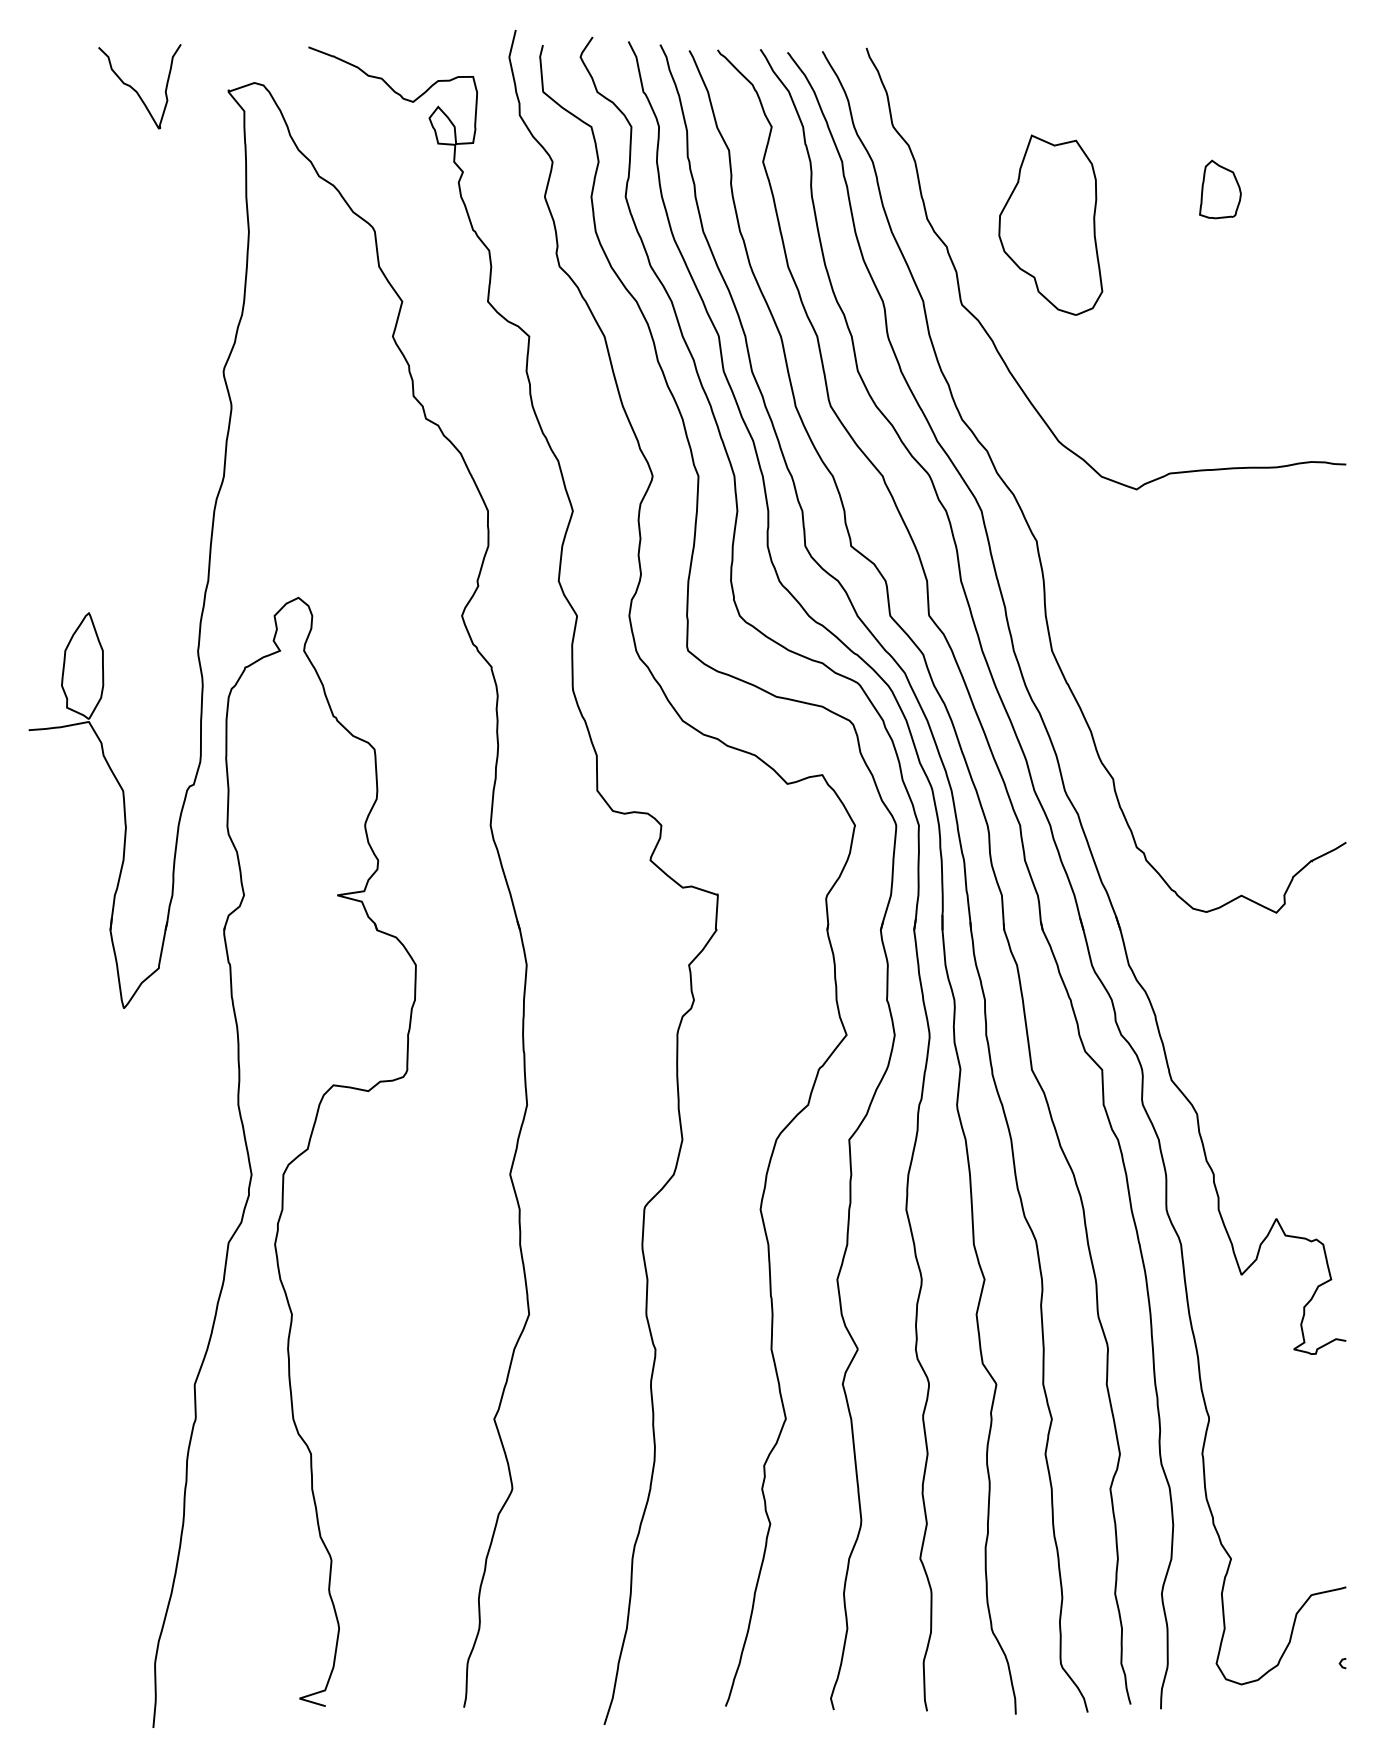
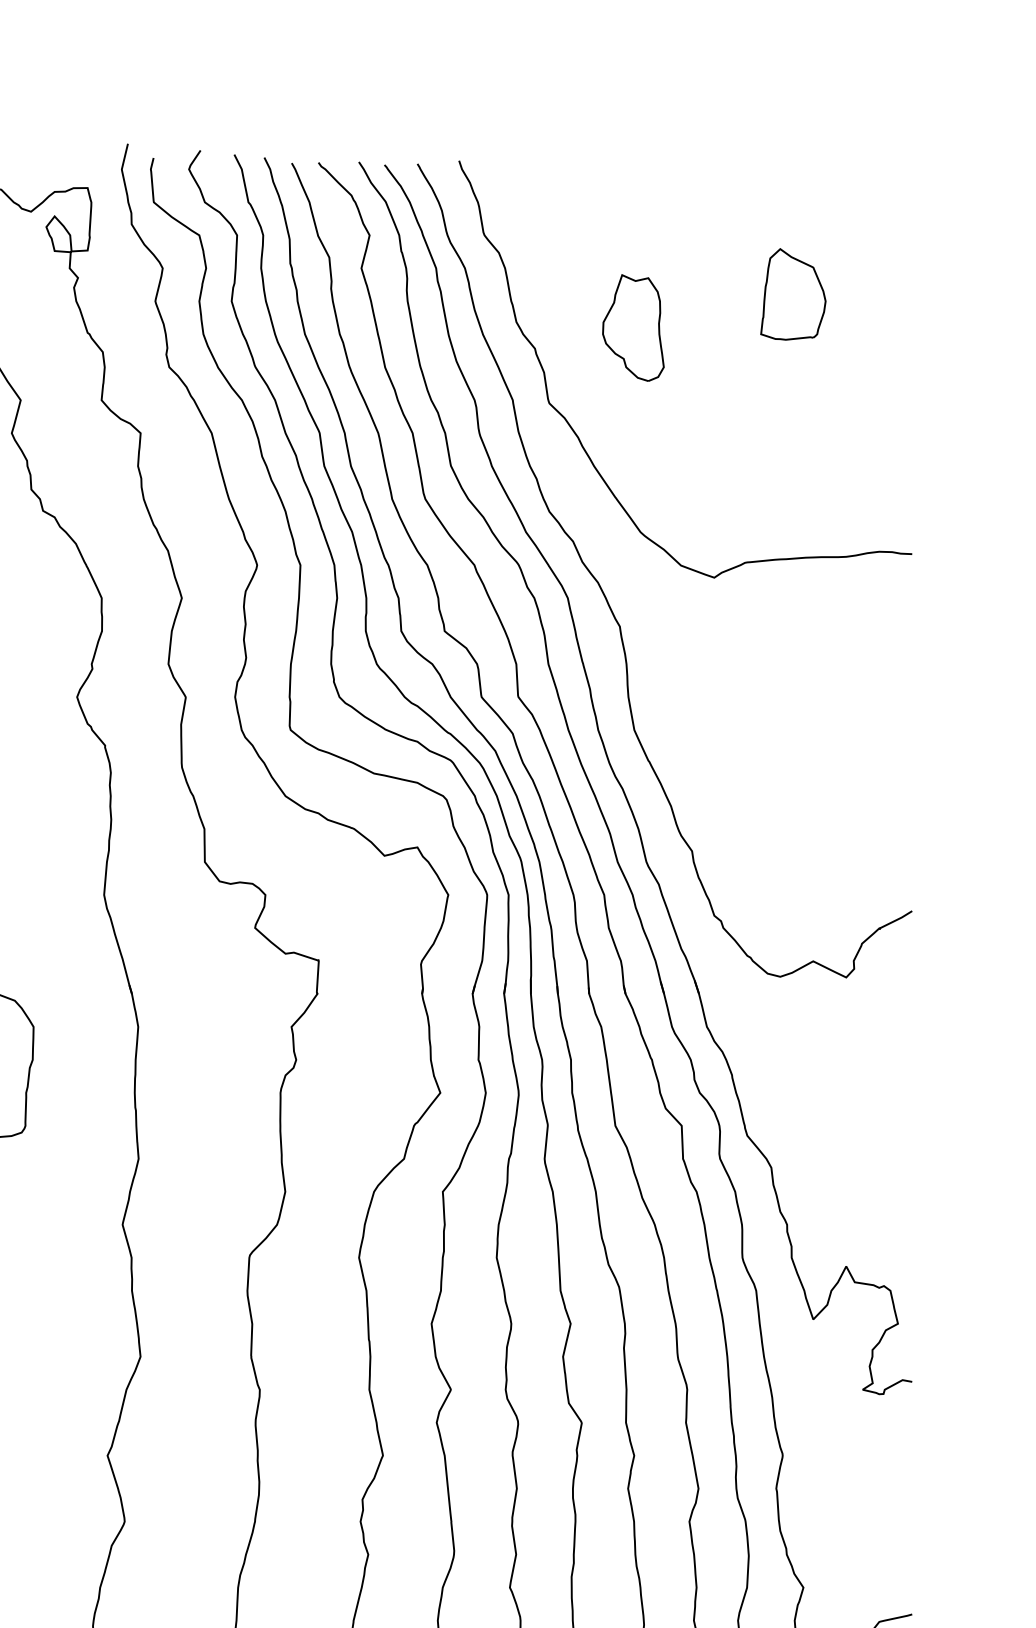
part: (1220, 189) -> (793, 294), size x1.67
part: (1051, 224) -> (633, 327), size x0.62

